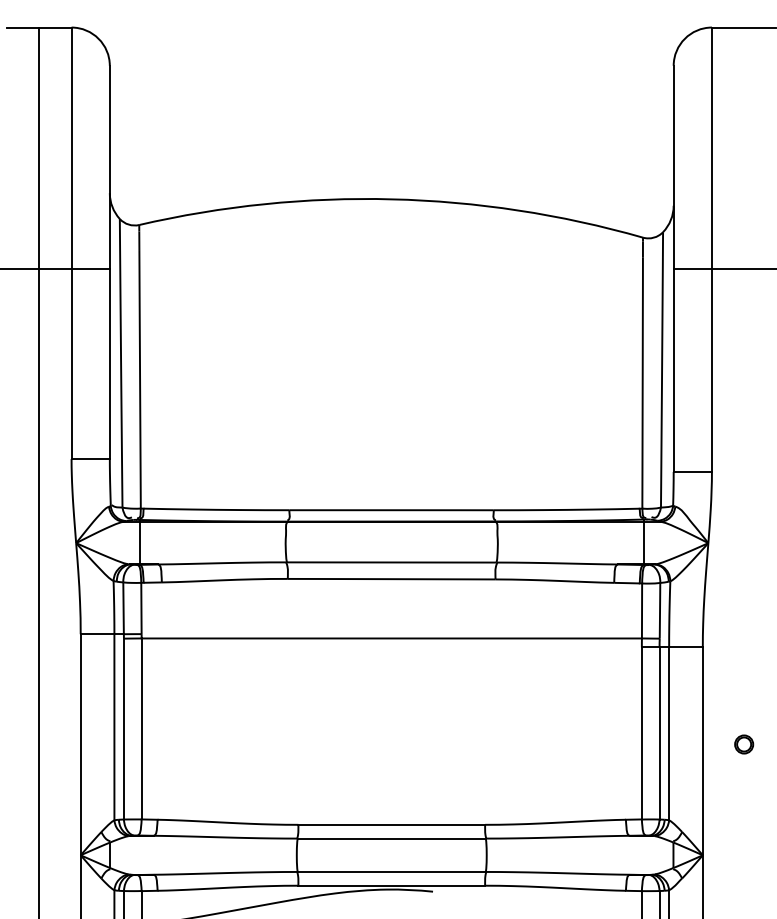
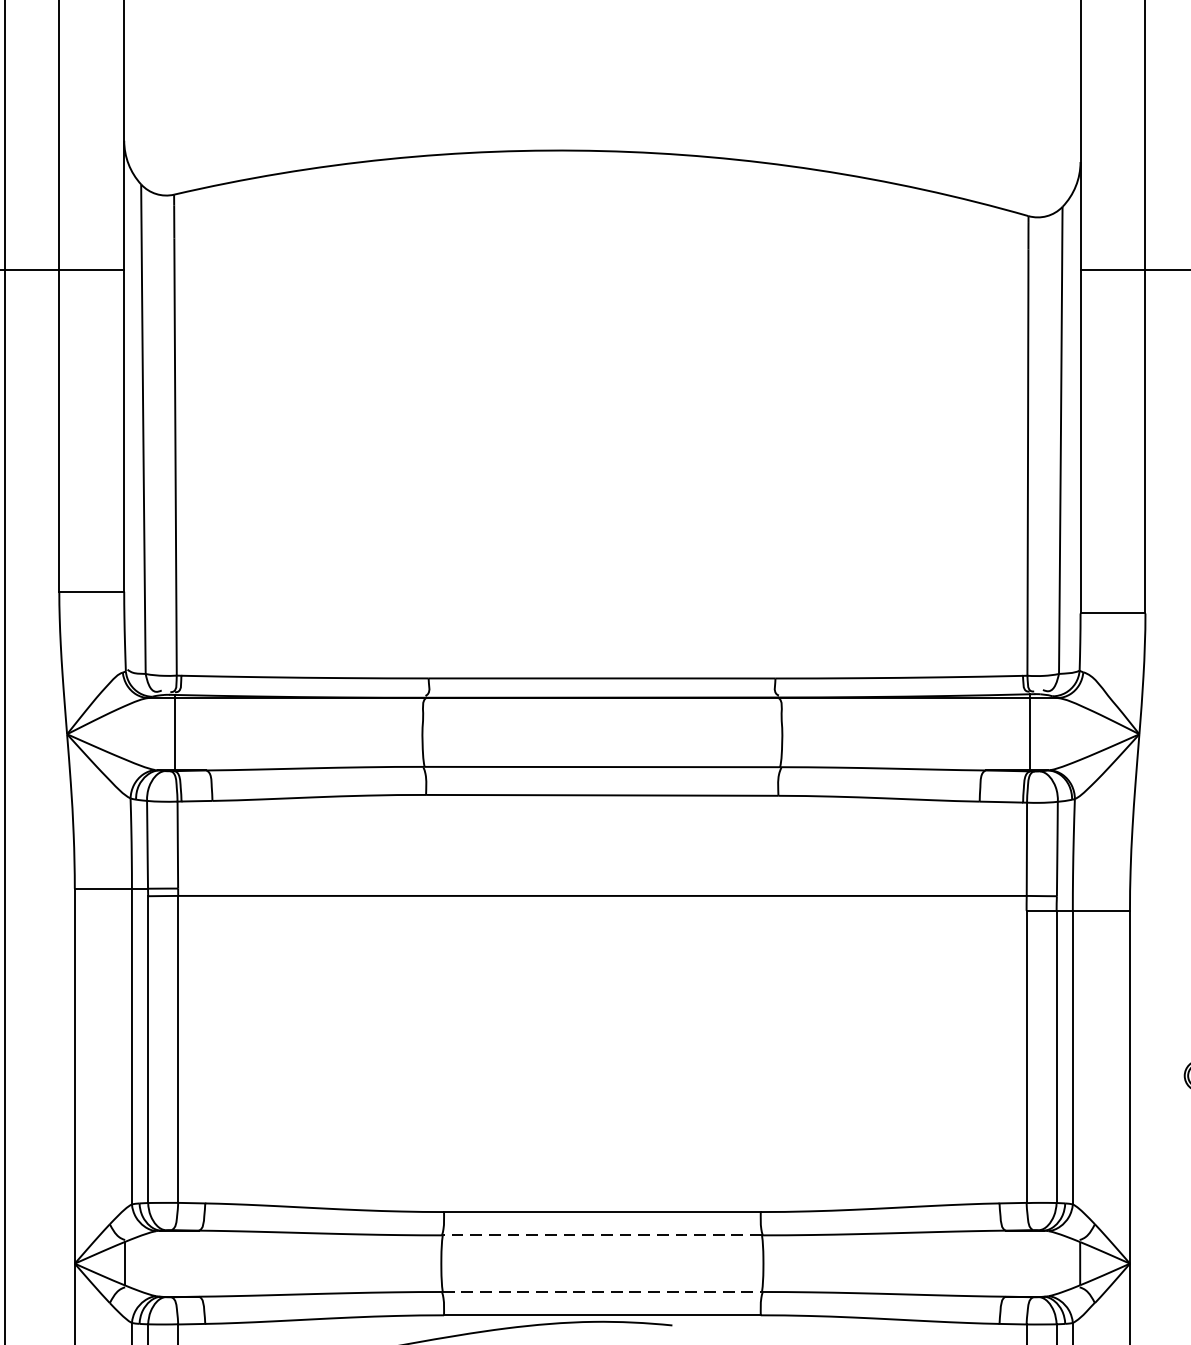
line: (391, 838) -> (601, 1235), solid -> dashed
line: (392, 871) -> (603, 1291), solid -> dashed

